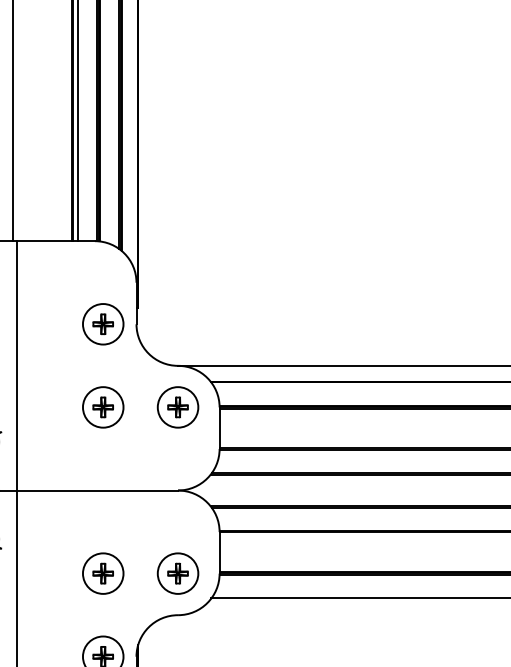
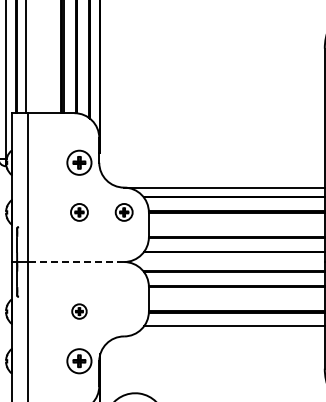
part: (103, 407) -> (79, 212), size x0.7
part: (178, 407) -> (124, 212), size x0.7
line: (96, 491) -> (75, 262), solid -> dashed
part: (103, 573) -> (79, 311), size x0.6
part: (178, 573) -> (124, 311), removed

